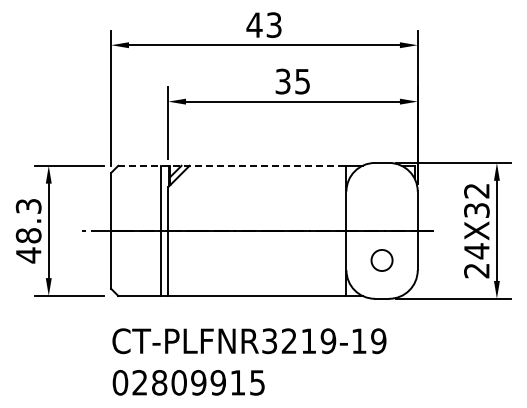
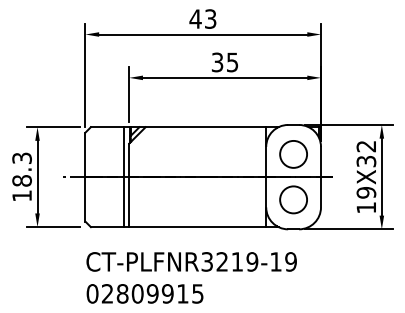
line: (232, 165) -> (178, 126), dashed -> solid
circle: (381, 200) -> (293, 153), added
text: (28, 255) -> (21, 196), 48.3 -> 18.3
circle: (381, 260) -> (293, 199), size x1.67
text: (476, 260) -> (366, 199), 24X32 -> 19X32

